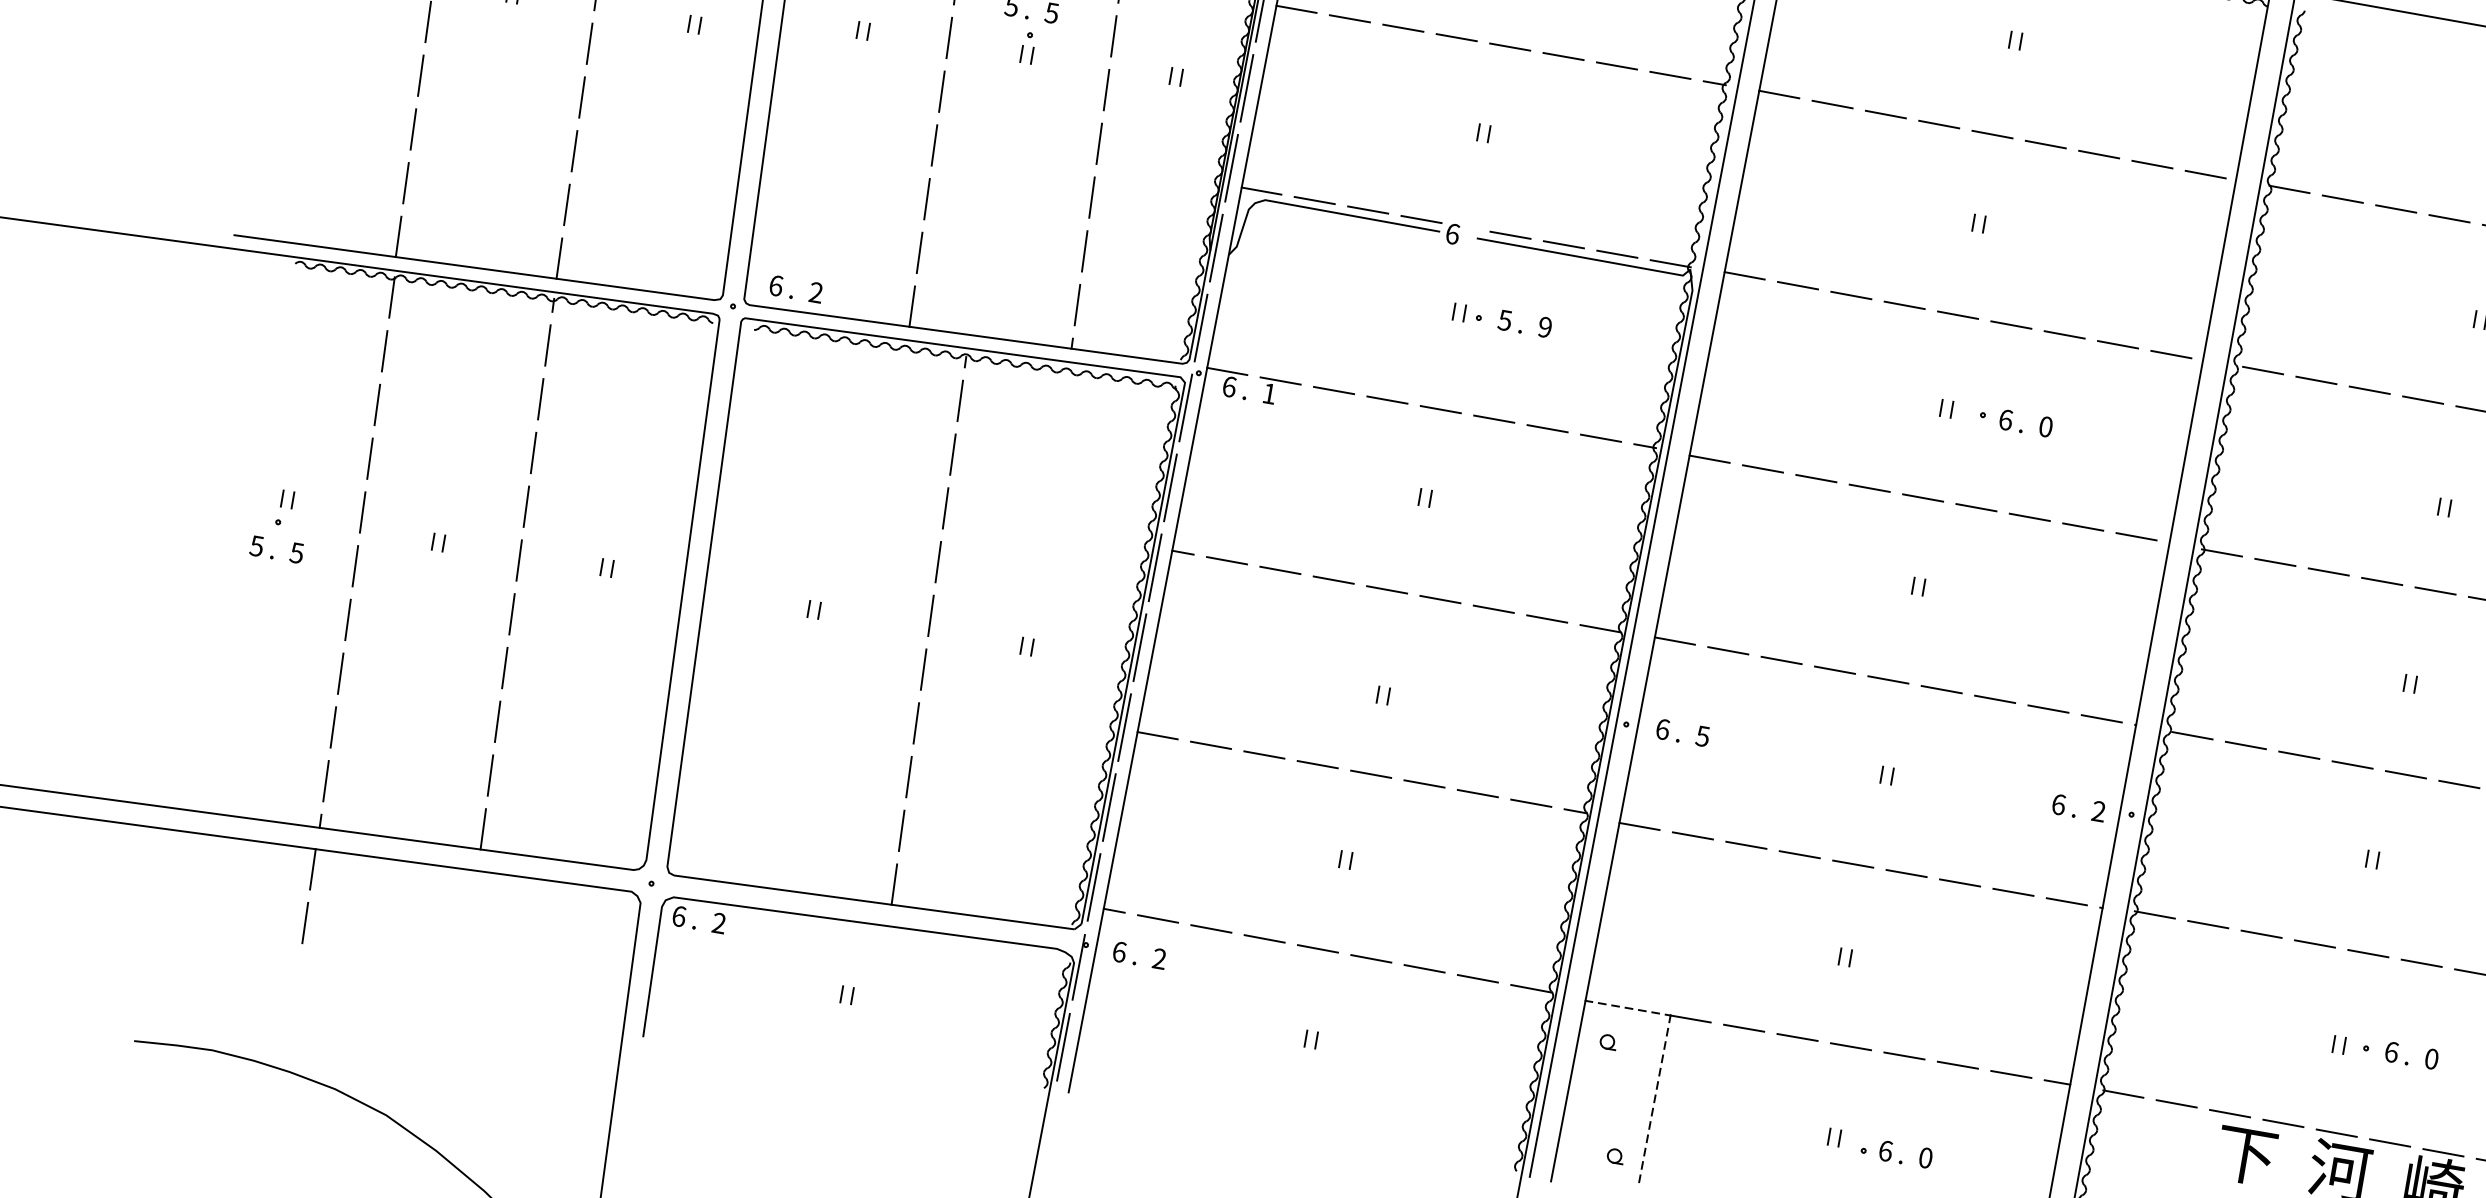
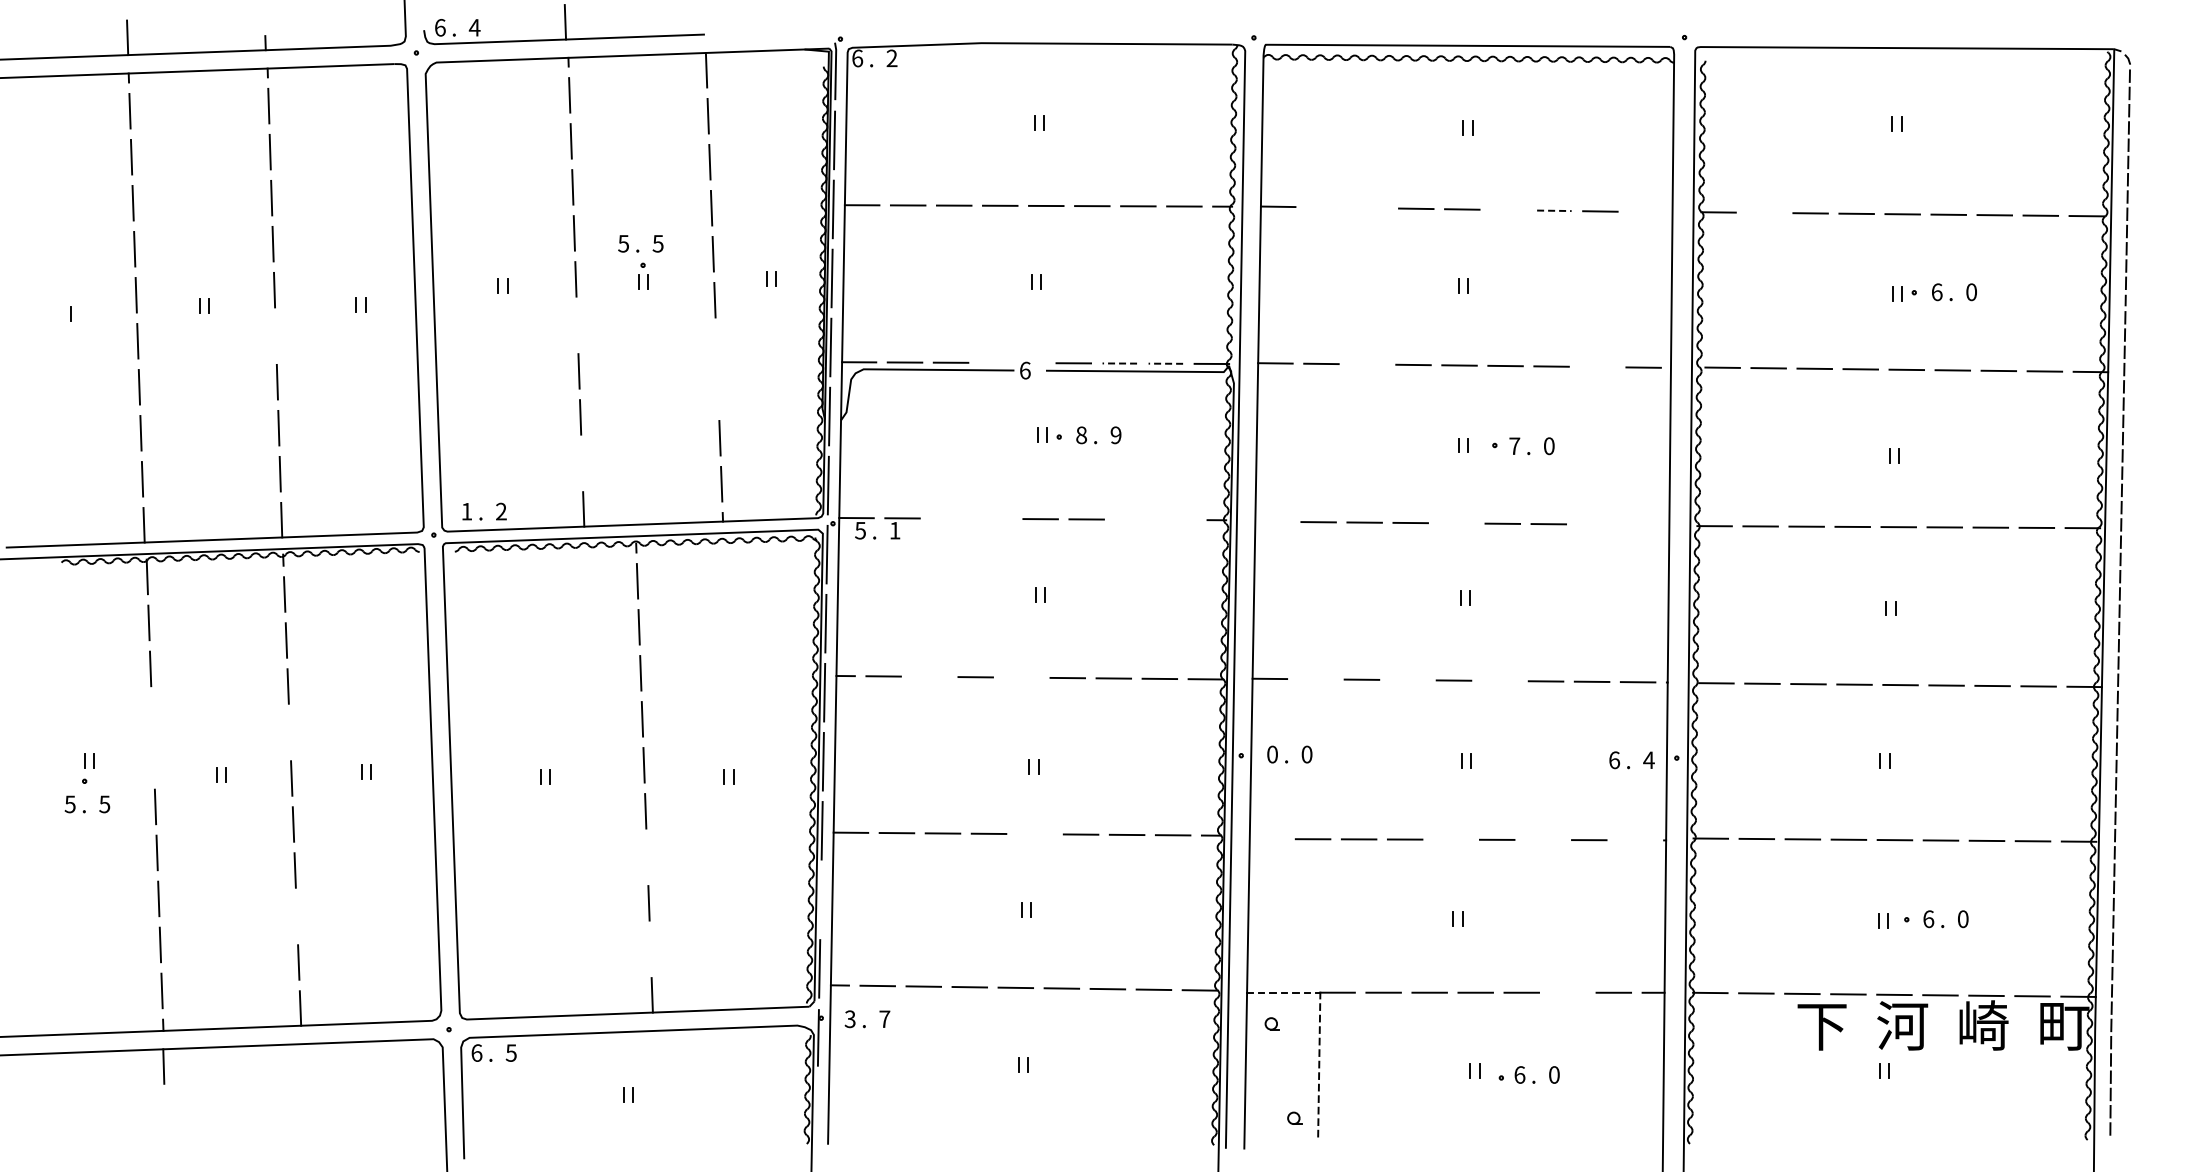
line: (589, 42) -> (275, 335), removed
line: (941, 91) -> (577, 325), removed
line: (1831, 104) -> (1323, 207), removed
line: (1885, 113) -> (1369, 207), removed
line: (2046, 143) -> (1508, 209), removed
line: (1099, 144) -> (716, 346), removed
line: (2099, 154) -> (1554, 210), solid -> dashed
line: (2205, 173) -> (1646, 211), removed
line: (1091, 196) -> (717, 391), removed
line: (2342, 198) -> (1764, 212), removed
line: (1420, 218) -> (996, 362), removed
line: (1563, 244) -> (1119, 363), solid -> dashed
line: (918, 252) -> (581, 463), removed
line: (1616, 253) -> (1165, 363), solid -> dashed
text: (775, 285) -> (466, 511), 6 -> 1
line: (1851, 295) -> (1367, 364), removed
text: (1505, 320) -> (1081, 435), 5 -> 8
line: (2117, 344) -> (1597, 366), removed
text: (1229, 386) -> (860, 530), 6 -> 5
line: (1333, 390) -> (948, 518), removed
line: (1387, 399) -> (994, 518), removed
text: (2005, 420) -> (1514, 446), 6 -> 7
line: (1547, 428) -> (1132, 519), removed
line: (1600, 437) -> (1178, 519), removed
line: (369, 458) -> (151, 714), removed
line: (1709, 458) -> (1272, 521), removed
line: (1922, 498) -> (1456, 523), removed
line: (525, 506) -> (289, 732), removed
line: (362, 511) -> (153, 760), removed
line: (2082, 526) -> (1594, 524), removed
line: (2136, 536) -> (1640, 524), removed
line: (1280, 570) -> (929, 676), removed
line: (1386, 589) -> (1021, 677), removed
line: (1727, 650) -> (1315, 679), removed
line: (1834, 670) -> (1407, 680), removed
line: (1941, 688) -> (1499, 680), removed
line: (497, 721) -> (296, 916), removed
line: (915, 723) -> (646, 857), removed
text: (1662, 729) -> (1272, 754), 6 -> 0
text: (1702, 736) -> (1306, 754), 5 -> 0
line: (1370, 774) -> (1034, 834), removed
line: (1108, 807) -> (820, 899), removed
text: (2098, 810) -> (1648, 759), 2 -> 4
line: (1638, 826) -> (1266, 839), removed
line: (901, 831) -> (650, 949), removed
line: (1852, 863) -> (1450, 839), removed
line: (1959, 882) -> (1542, 839), removed
line: (2067, 902) -> (1635, 840), removed
line: (304, 922) -> (164, 1112), removed
text: (718, 922) -> (510, 1052), 2 -> 5
text: (1118, 952) -> (849, 1019), 6 -> 3
text: (1159, 958) -> (884, 1018), 2 -> 7
line: (1062, 1046) -> (816, 1106), removed
line: (1957, 1064) -> (1567, 992), removed

